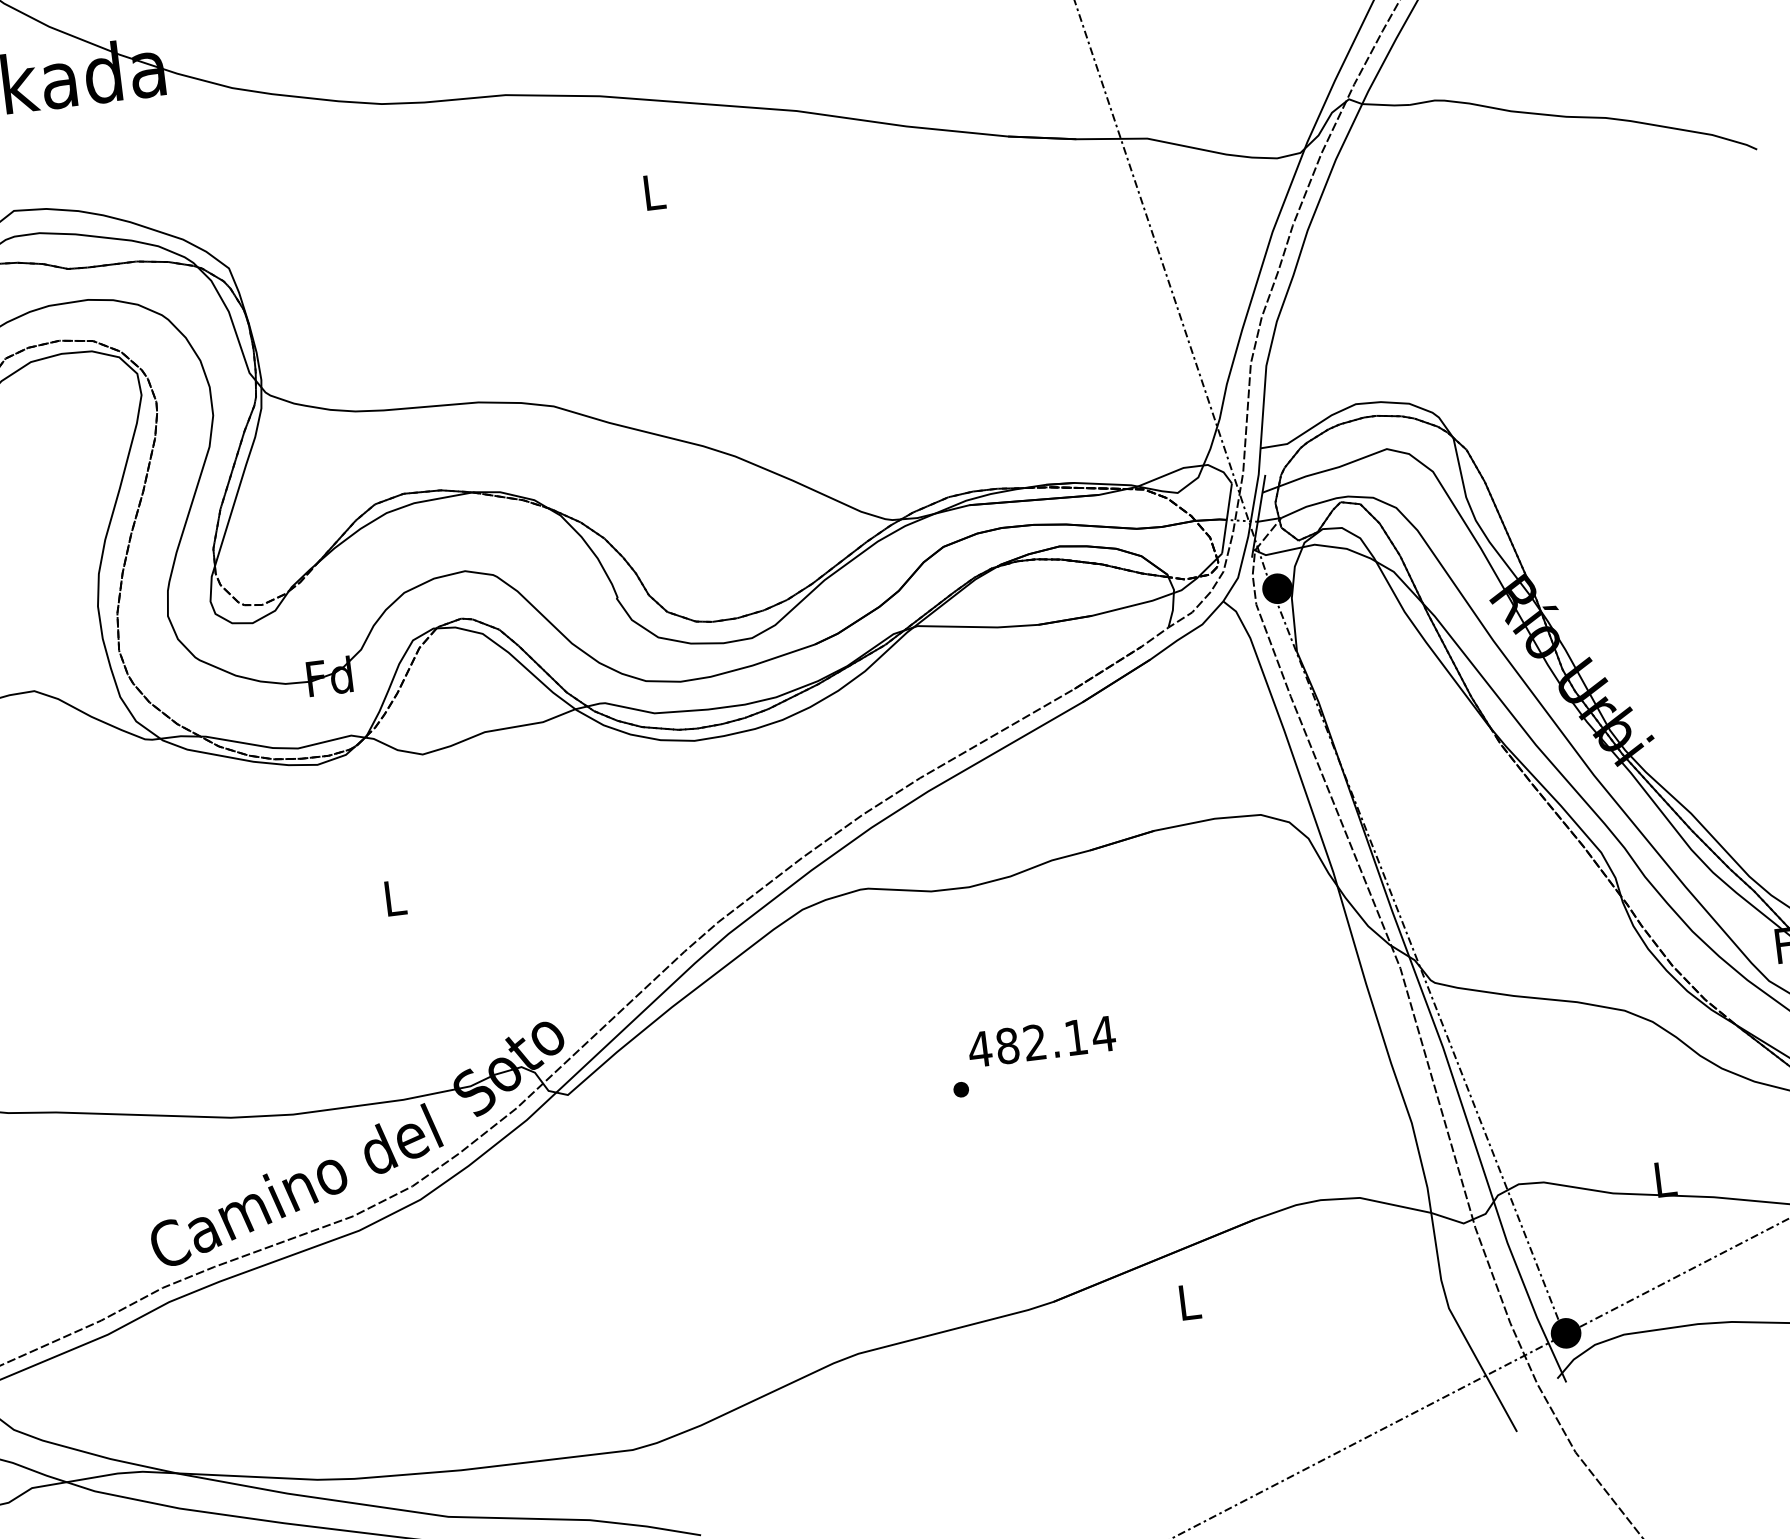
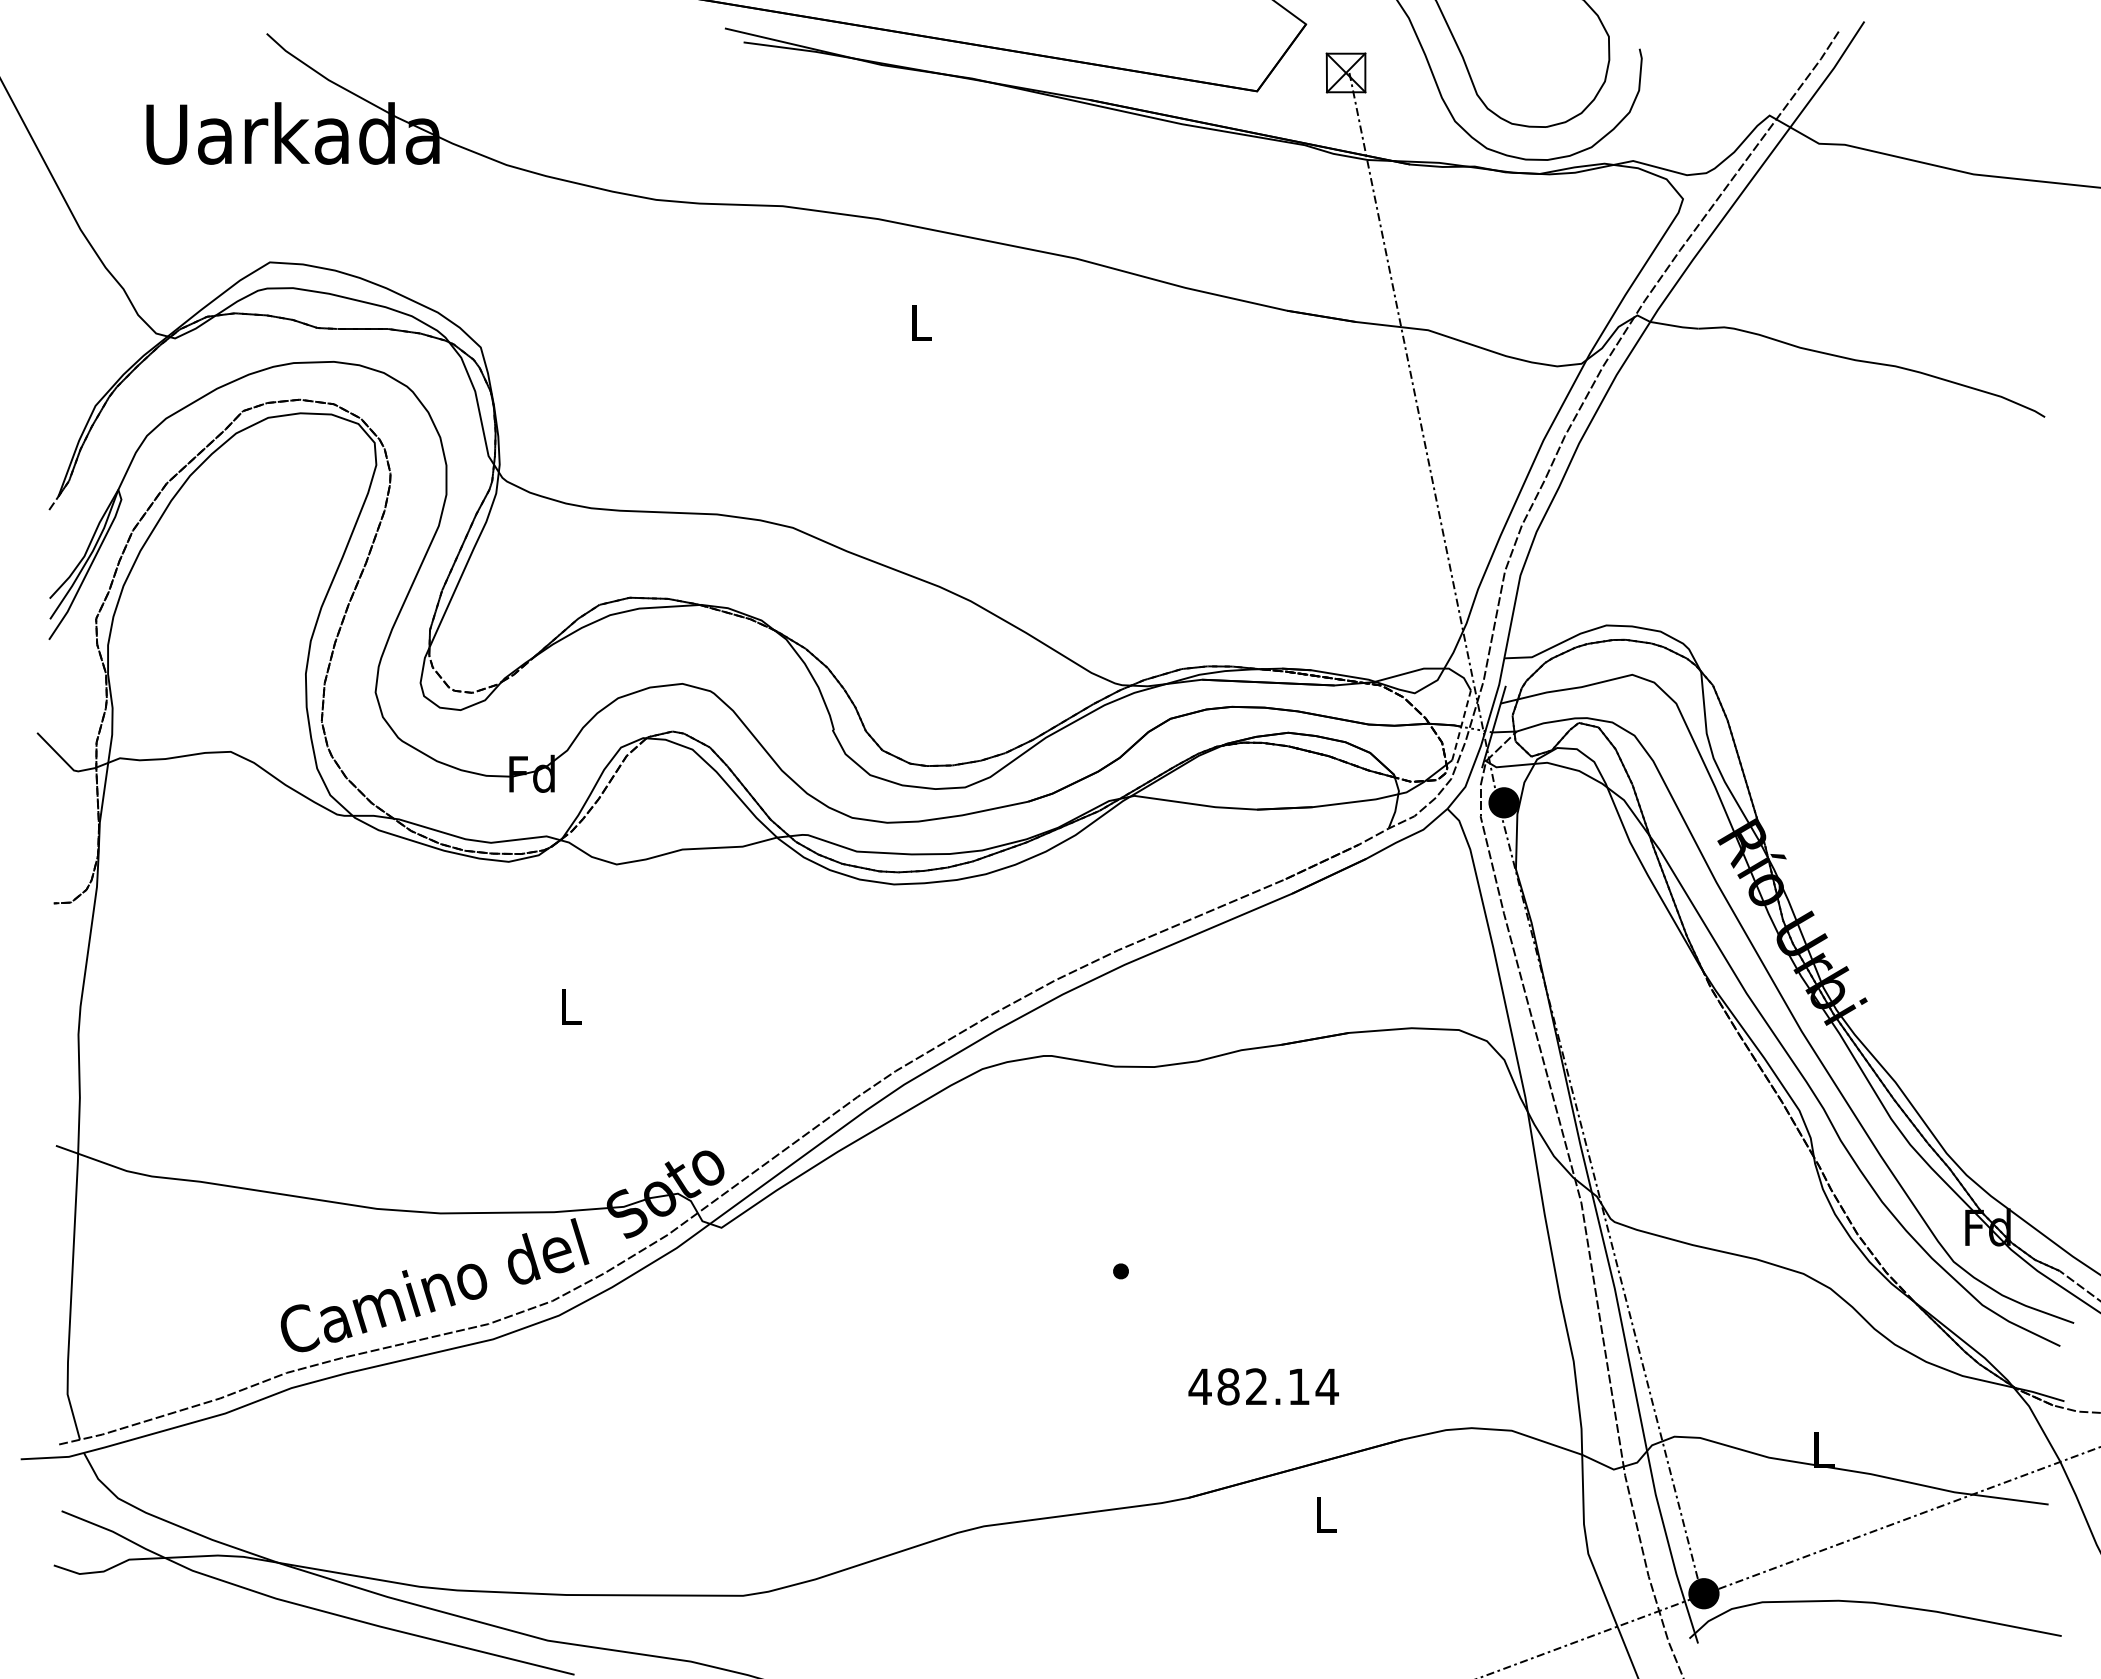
line: (1226, 517) -> (1461, 724), solid -> dashed
text: (1041, 1041) -> (1263, 1386), moved

